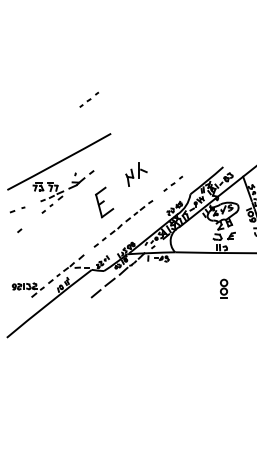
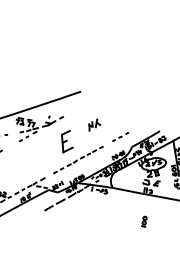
part: (89, 99) -> (69, 63), removed
part: (136, 174) -> (94, 125), size x0.71
part: (224, 288) -> (144, 221), size x0.71

